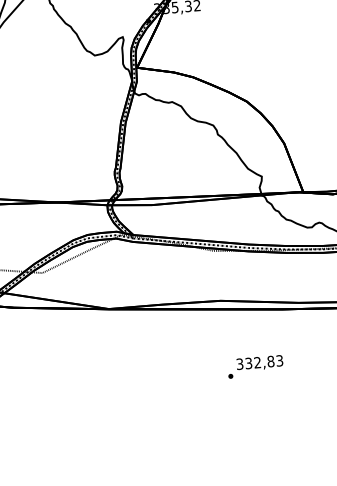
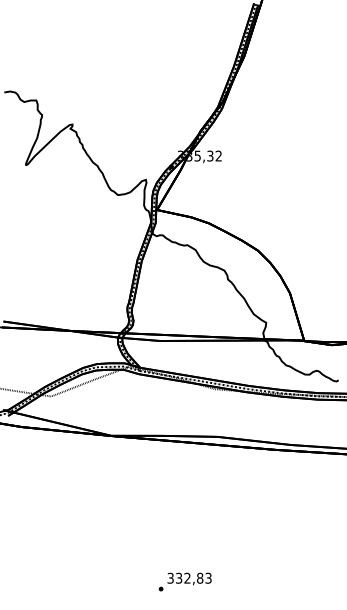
text: (254, 366) -> (184, 581), moved

